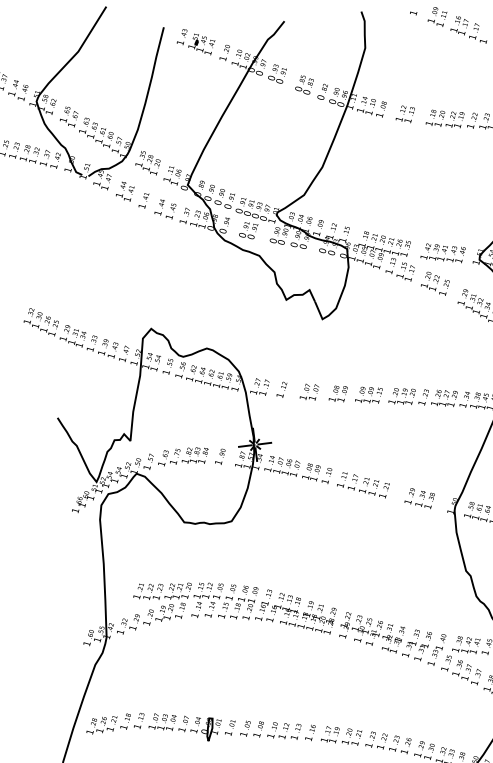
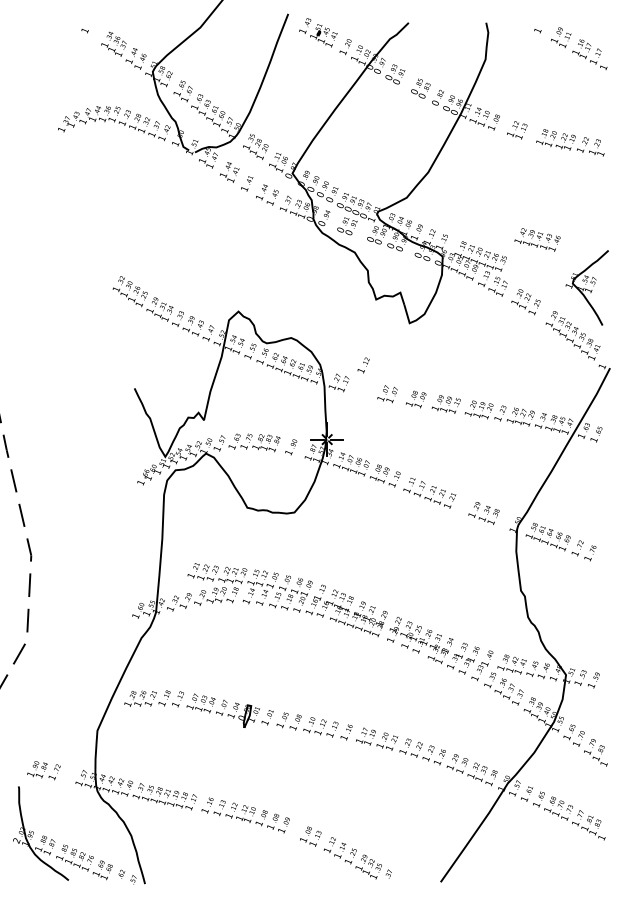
text: (443, 253) -> (537, 239), moved
text: (281, 390) -> (363, 365), moved

